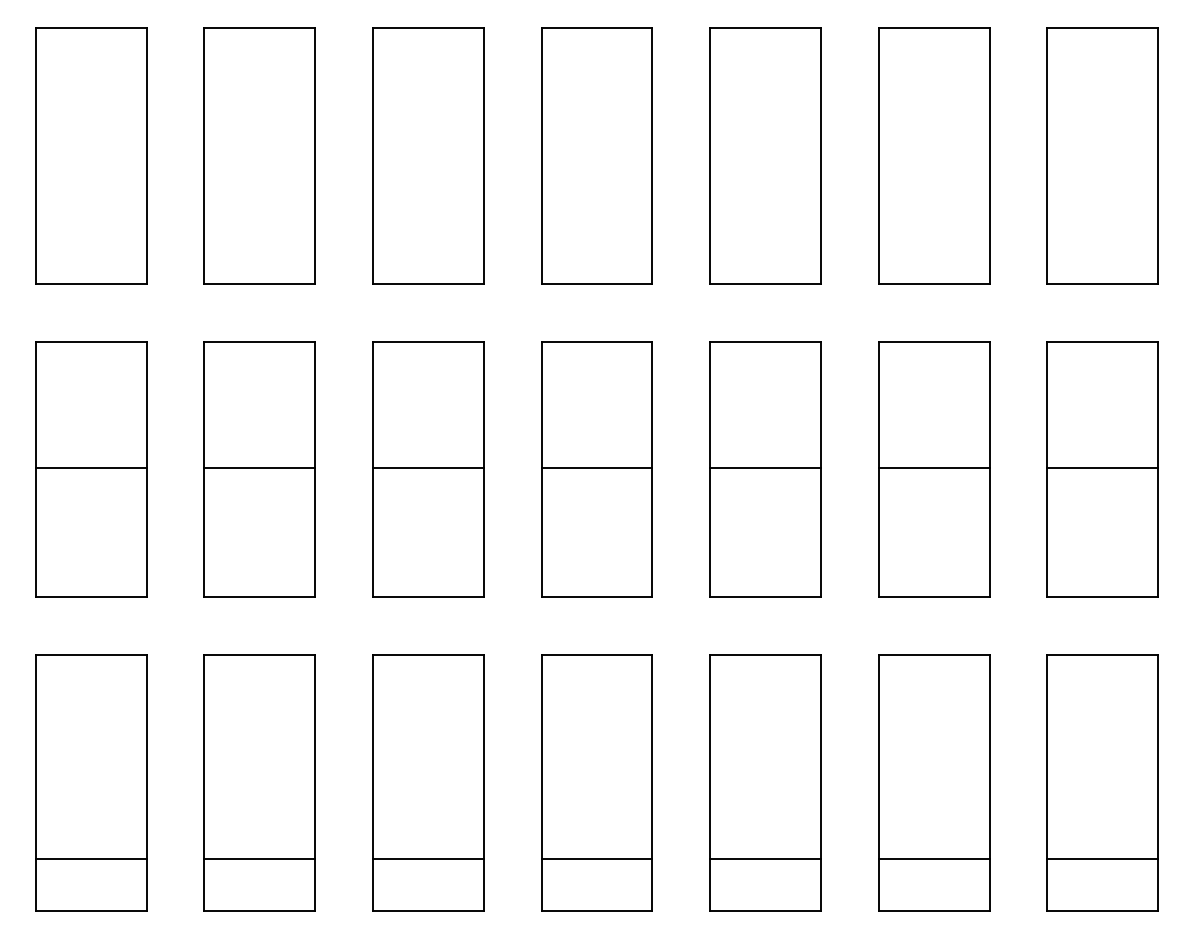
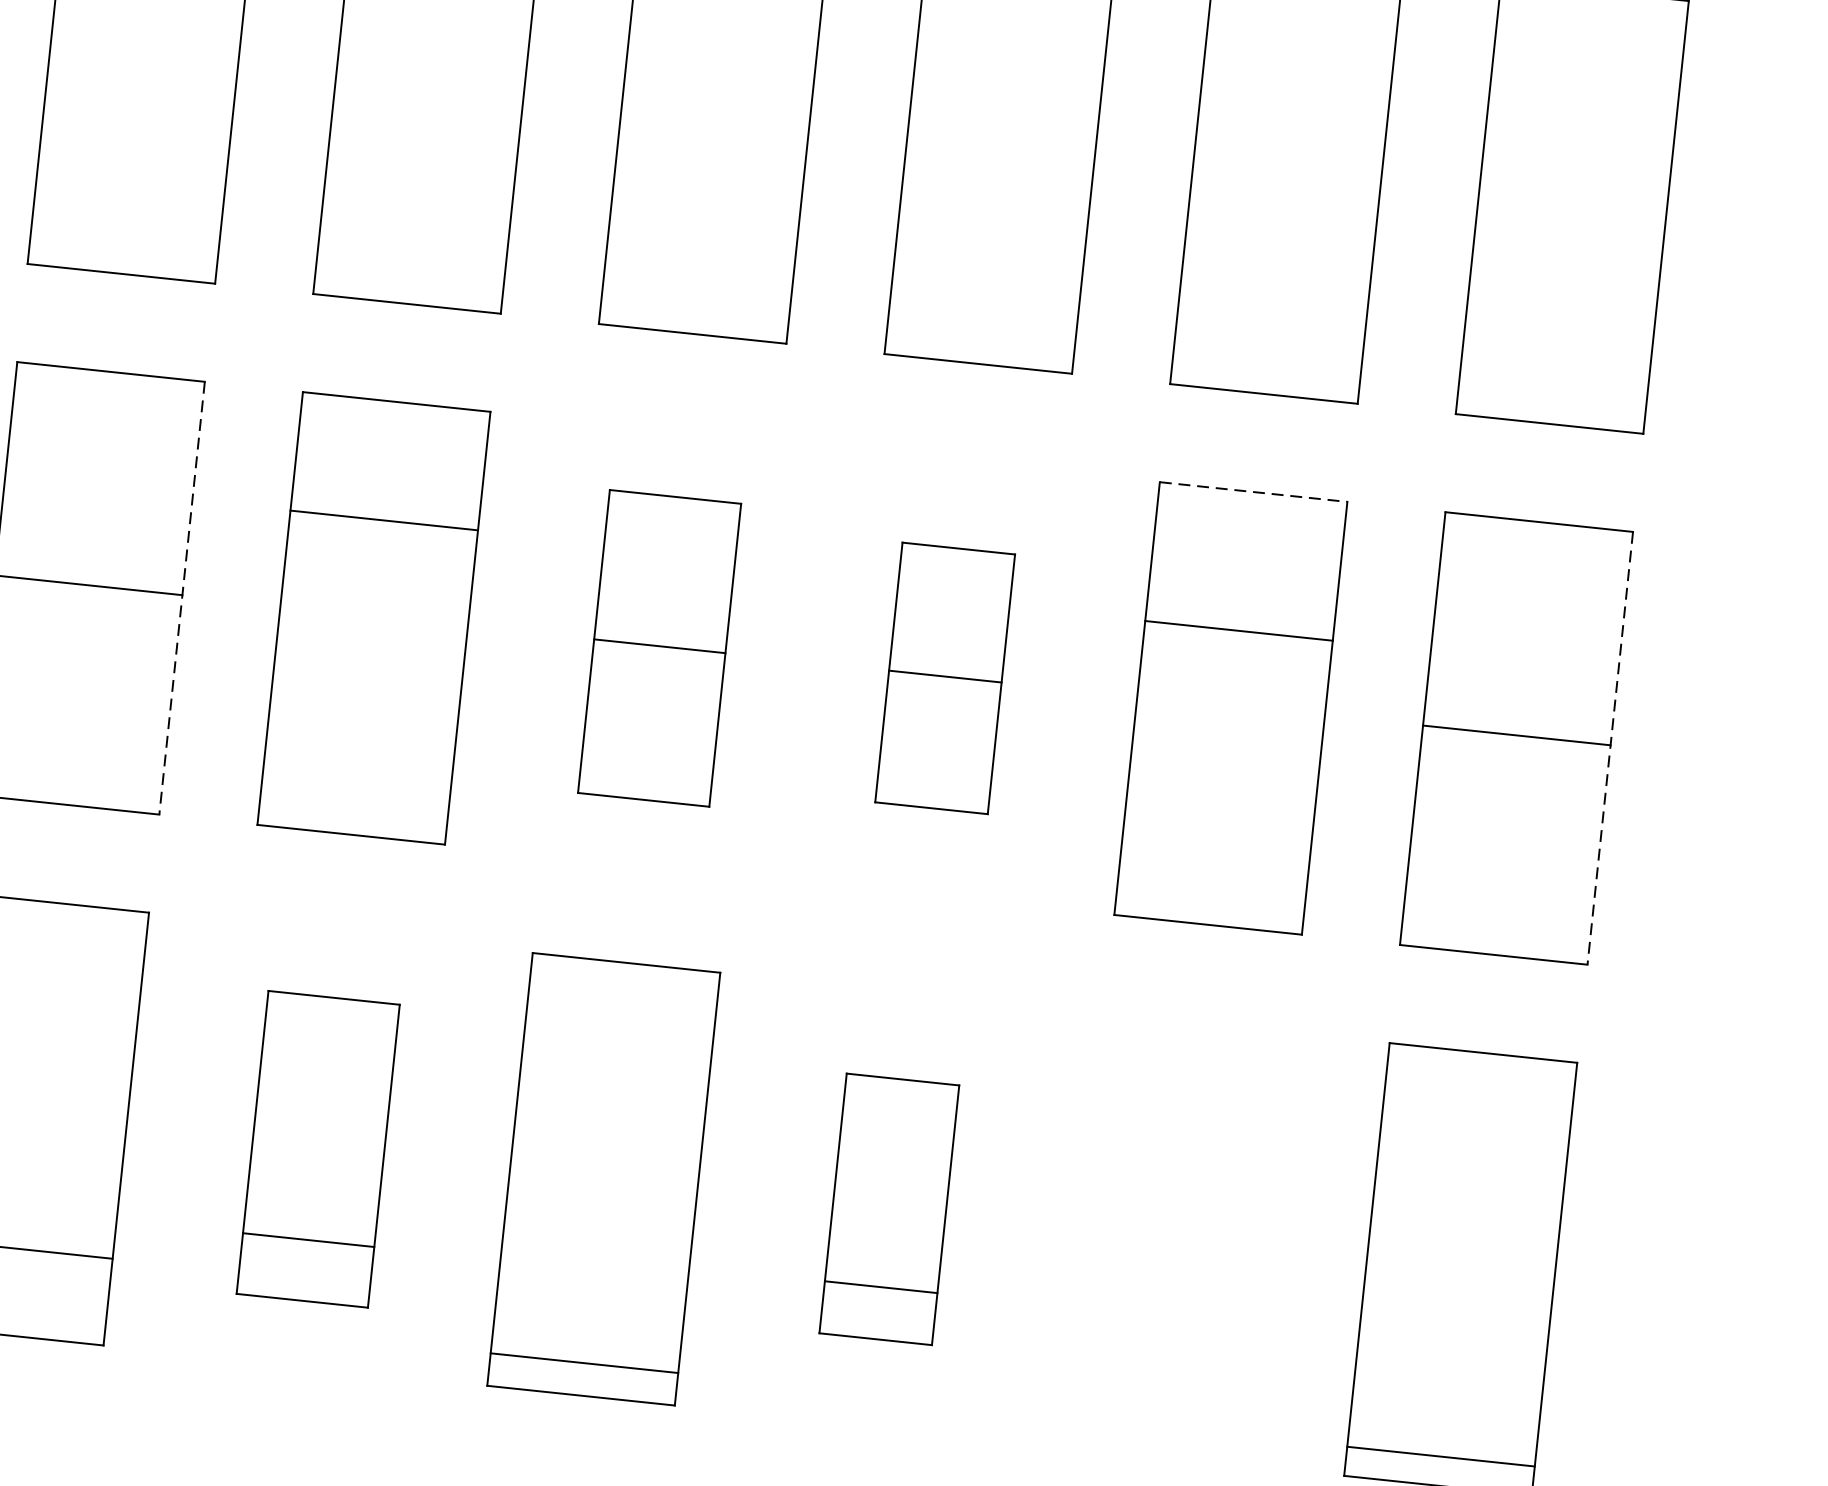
line: (934, 341) -> (1254, 491), solid -> dashed
line: (428, 467) -> (384, 520), moved
line: (933, 467) -> (1237, 630), moved
line: (315, 469) -> (182, 598), solid -> dashed
part: (596, 469) -> (658, 648), size x0.7
part: (765, 469) -> (945, 678), size x0.6
line: (1158, 469) -> (1610, 748), solid -> dashed
part: (428, 782) -> (318, 1148), size x0.7
part: (765, 782) -> (889, 1208), size x0.6
part: (934, 782) -> (1175, 1238), removed
line: (596, 859) -> (583, 1363), moved
line: (1102, 859) -> (1440, 1456), moved

